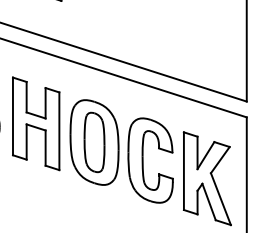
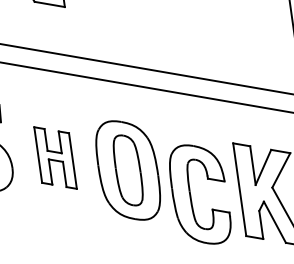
part: (36, 123) -> (55, 157), size x0.6
part: (143, 160) -> (191, 195), moved

